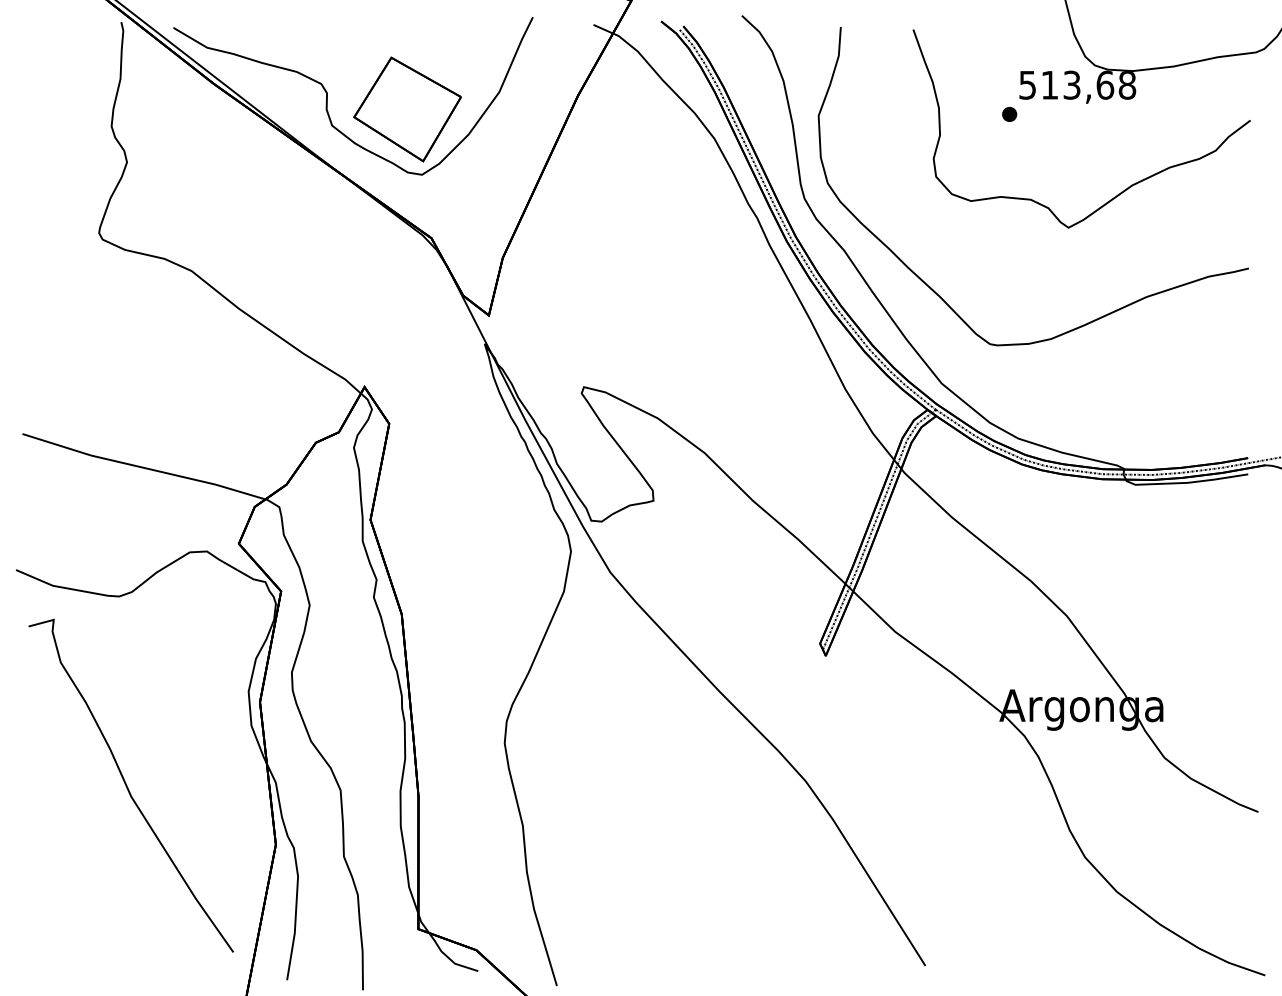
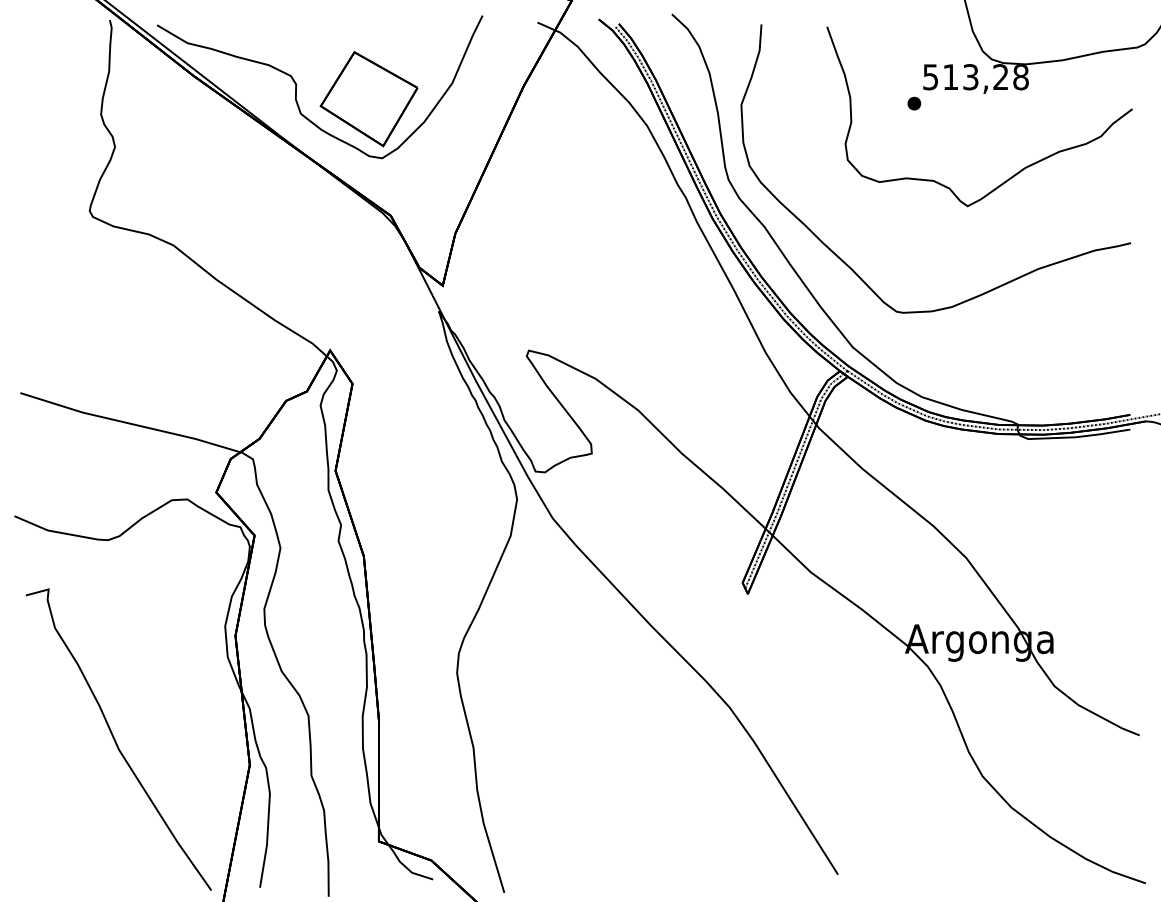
text: (1105, 84) -> (1001, 76), 513,68 -> 513,28
curve: (128, 787) -> (116, 741), moved

